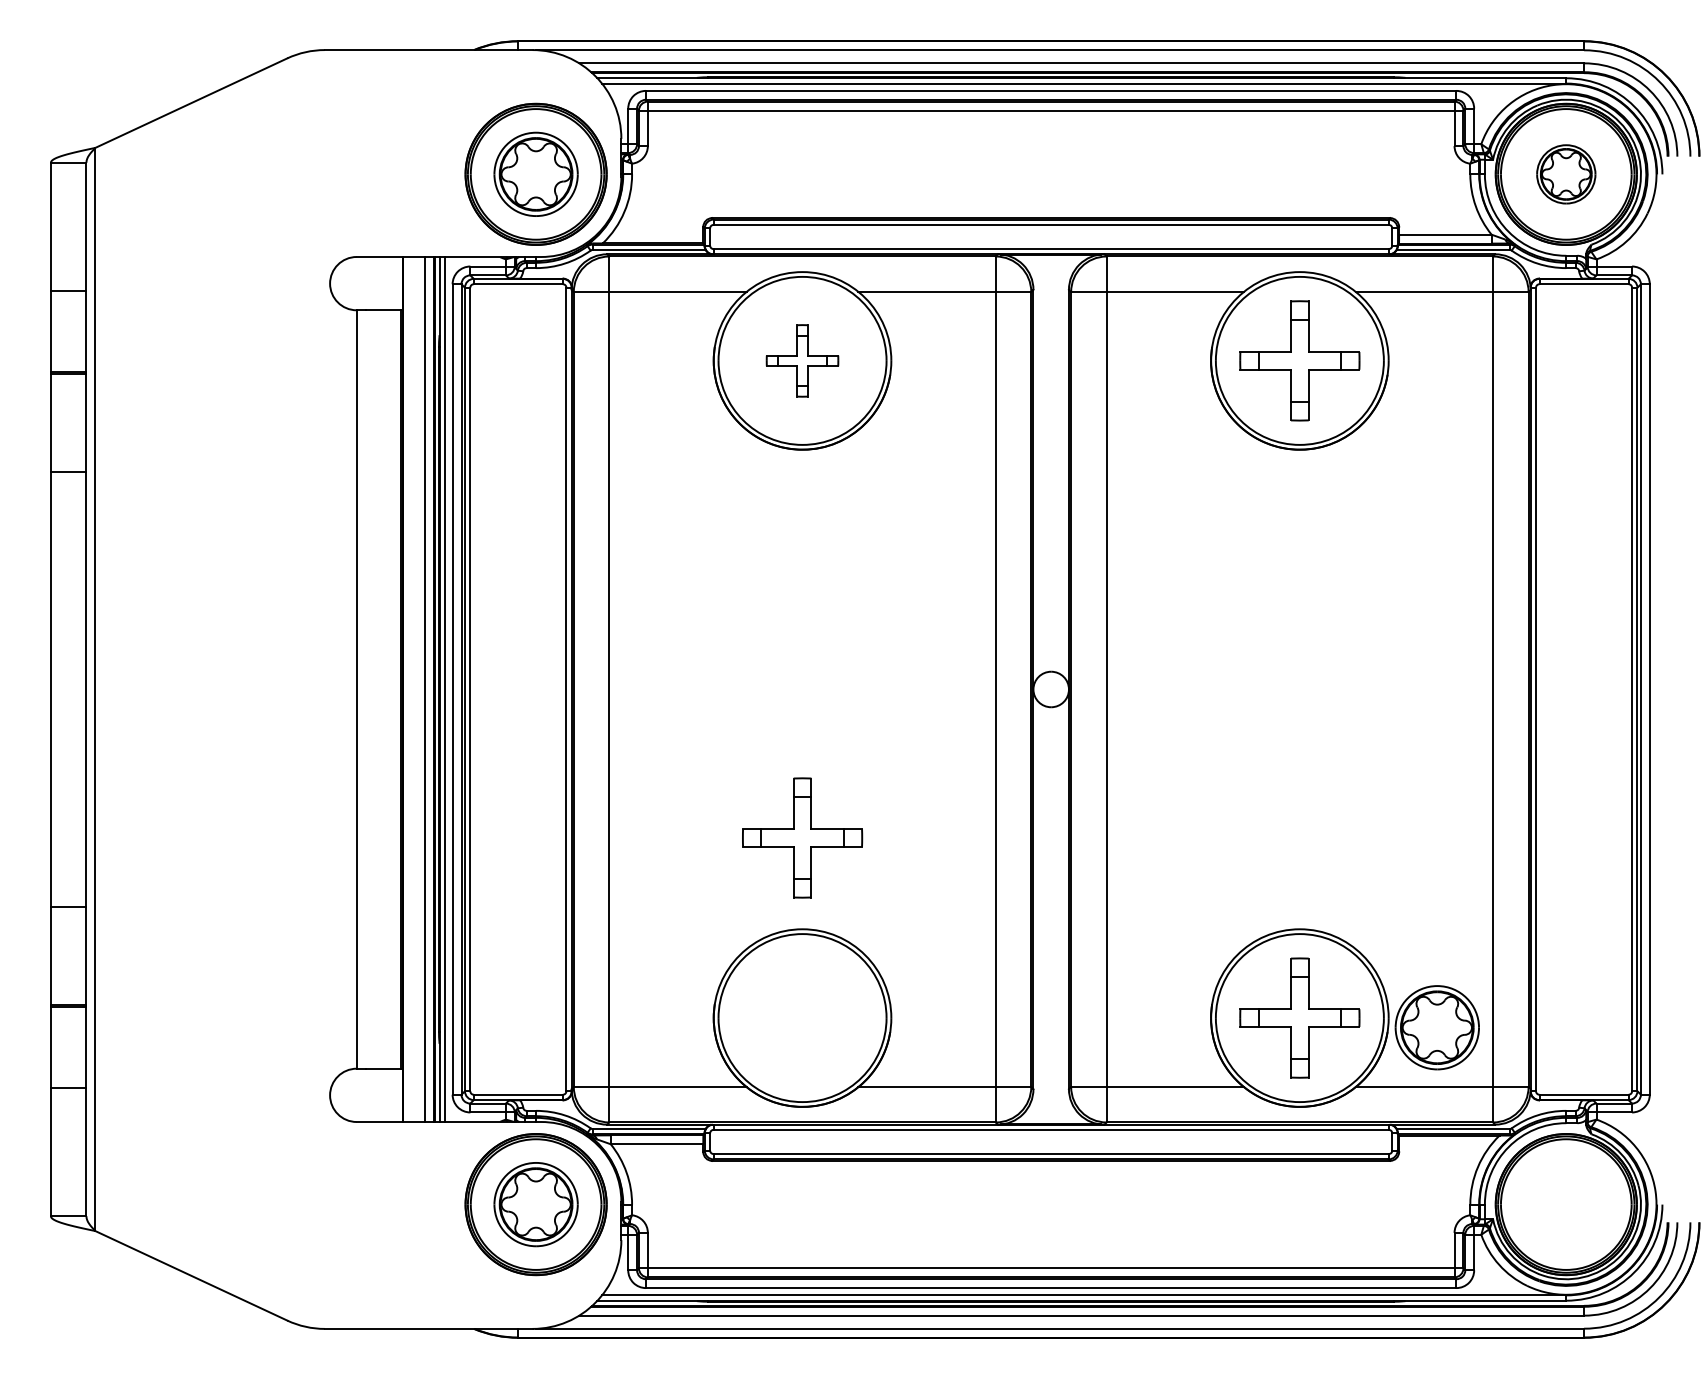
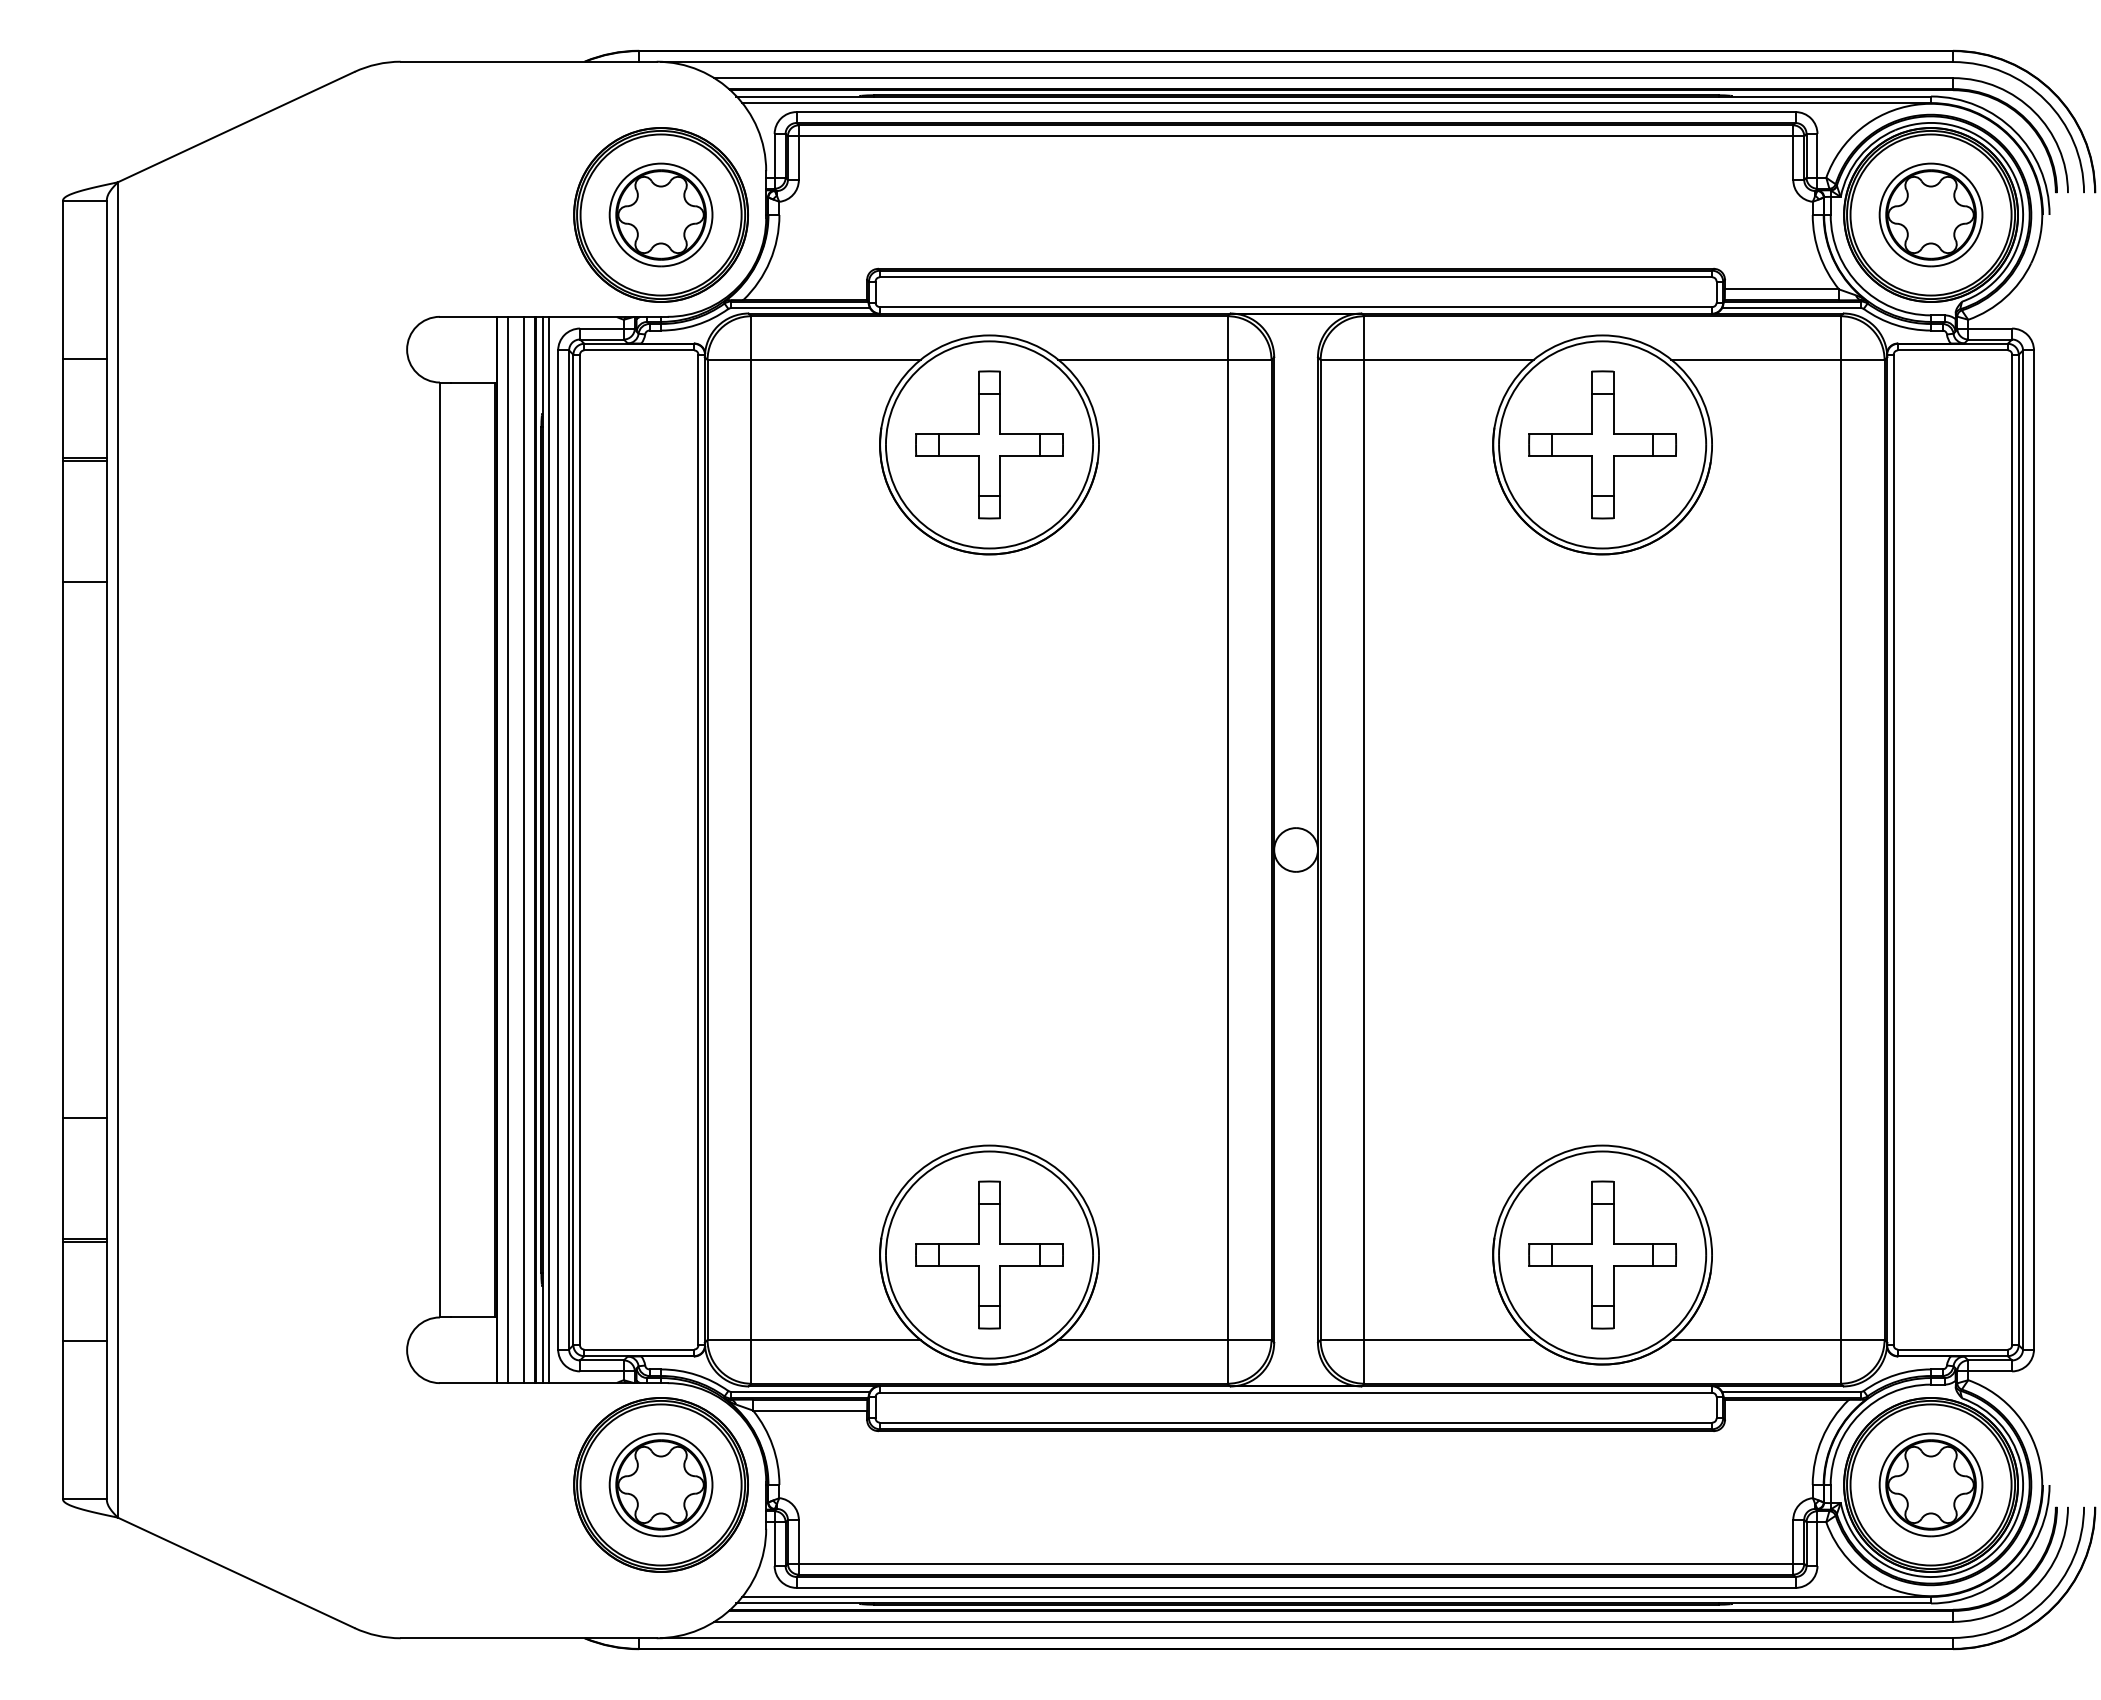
part: (1565, 173) -> (1930, 214), size x1.43
part: (802, 360) -> (989, 444), size x1.67
line: (412, 689) -> (508, 849), added
part: (802, 837) -> (989, 1254), moved
part: (1436, 1027) -> (1930, 1484), moved

